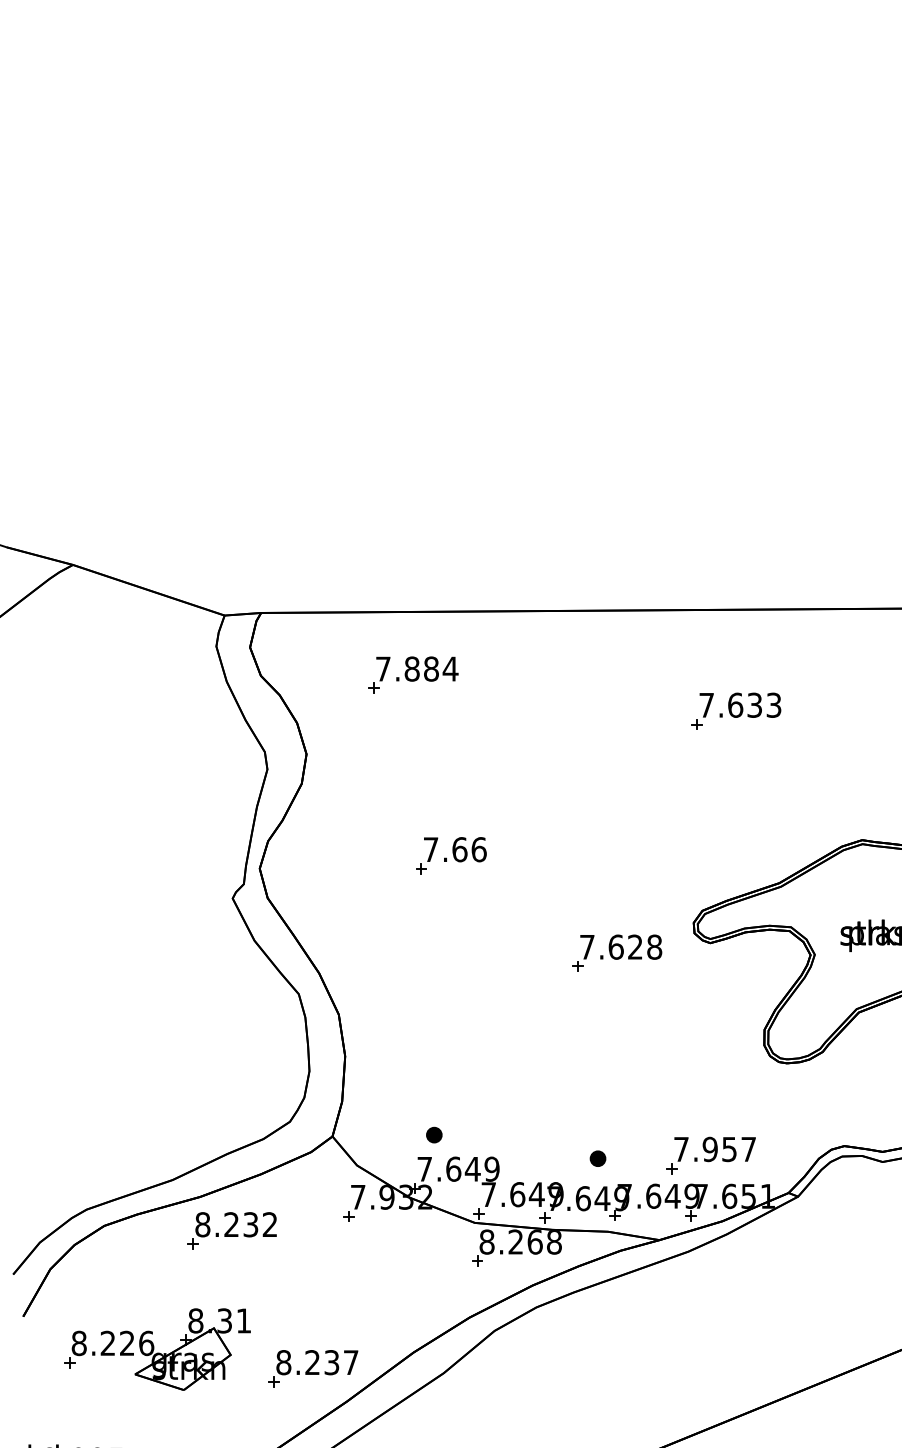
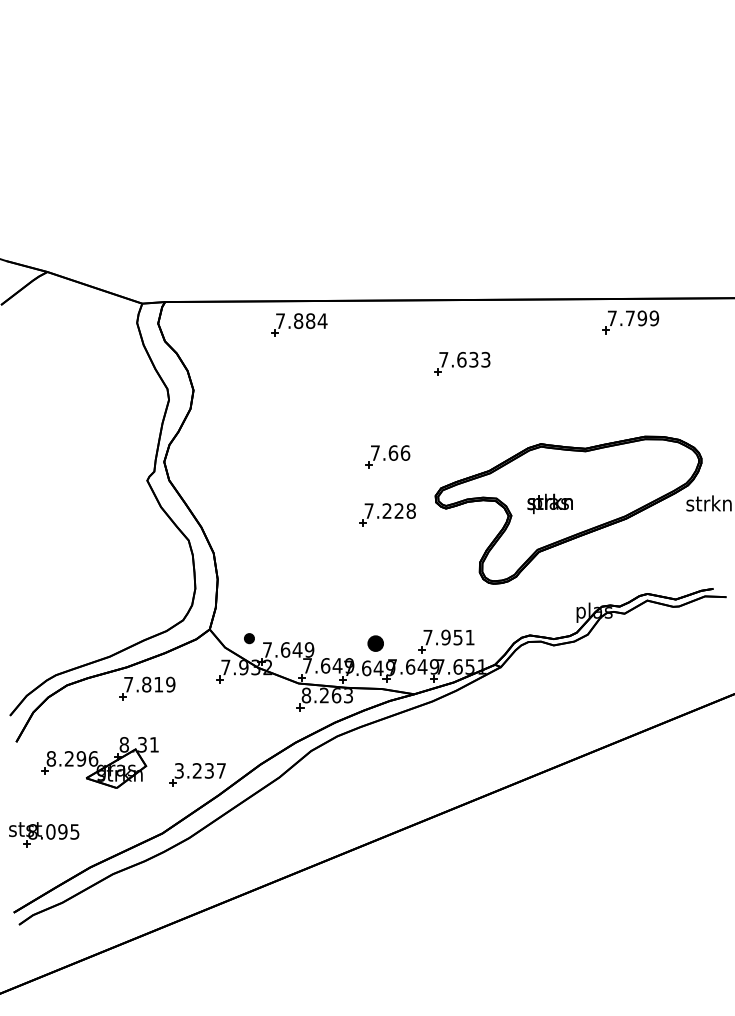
part: (413, 674) -> (299, 324), moved
part: (450, 855) -> (387, 456), moved
text: (615, 946) -> (386, 510), 7.628 -> 7.228
part: (434, 1134) -> (249, 638), moved
text: (747, 1149) -> (469, 637), 7.957 -> 7.951
part: (597, 1157) -> (375, 642), size x1.6
text: (236, 1224) -> (149, 684), 8.232 -> 7.819
text: (554, 1243) -> (348, 696), 8.268 -> 8.263
text: (127, 1342) -> (81, 758), 8.226 -> 8.296
text: (282, 1361) -> (178, 770), 8.237 -> 3.237

